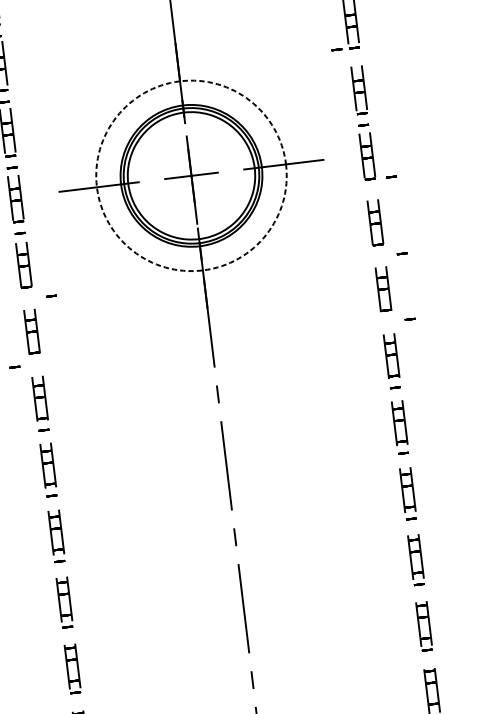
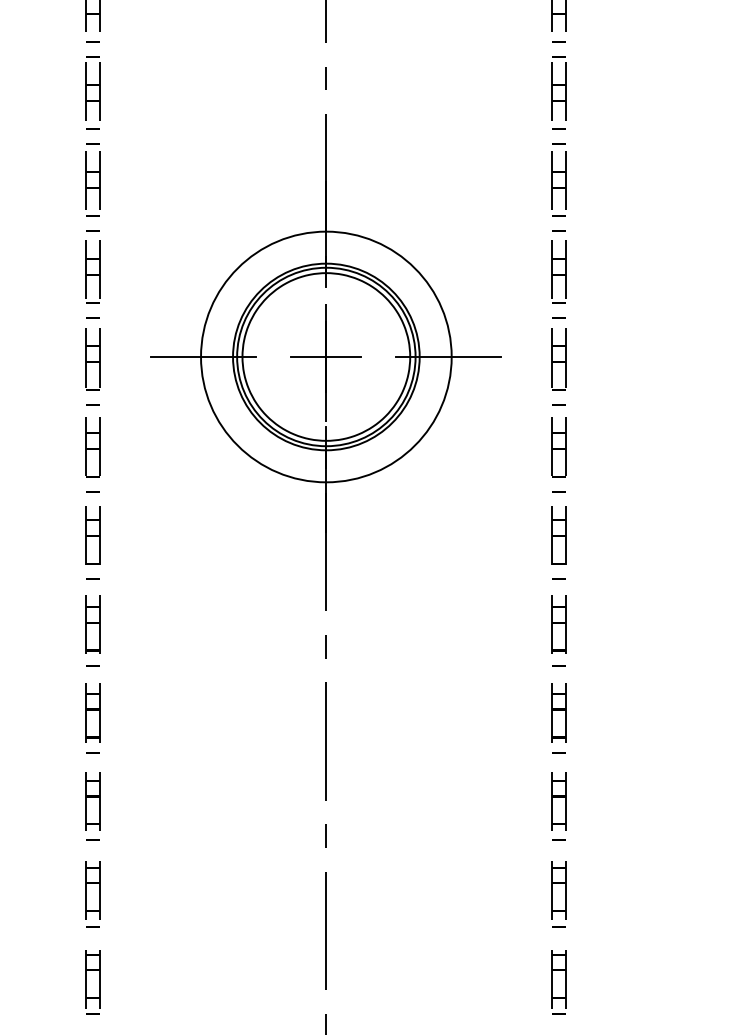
line: (336, 49) -> (558, 230), moved
circle: (191, 175) -> (326, 356), dashed -> solid
line: (390, 176) -> (558, 404), moved
line: (401, 253) -> (558, 491), moved
line: (50, 295) -> (92, 491), moved
line: (409, 319) -> (558, 578), moved
line: (14, 366) -> (92, 578), moved

